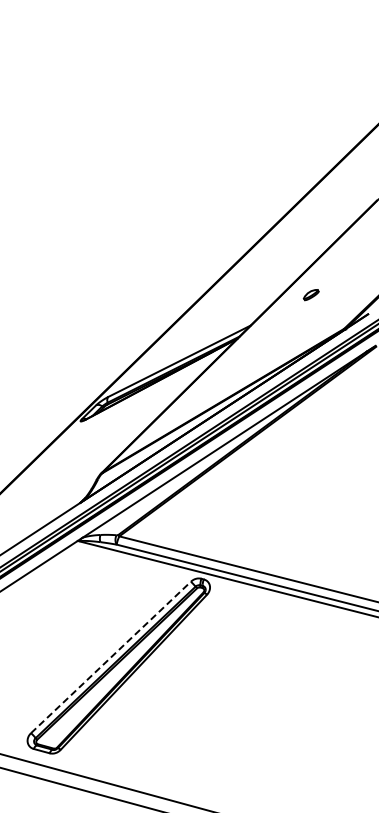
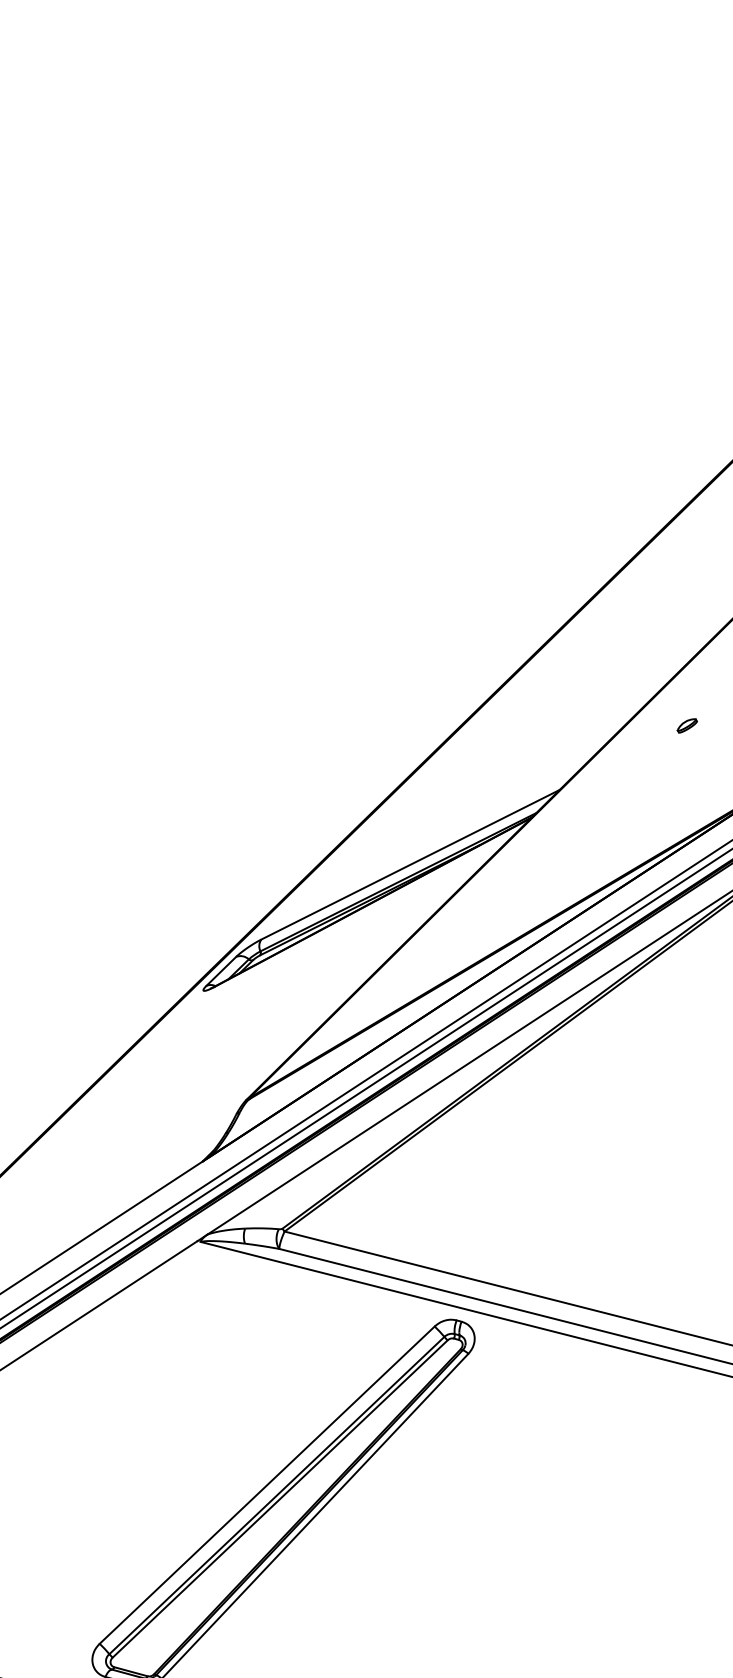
part: (311, 294) -> (687, 724), size x0.62
line: (111, 657) -> (268, 1485), dashed -> solid

